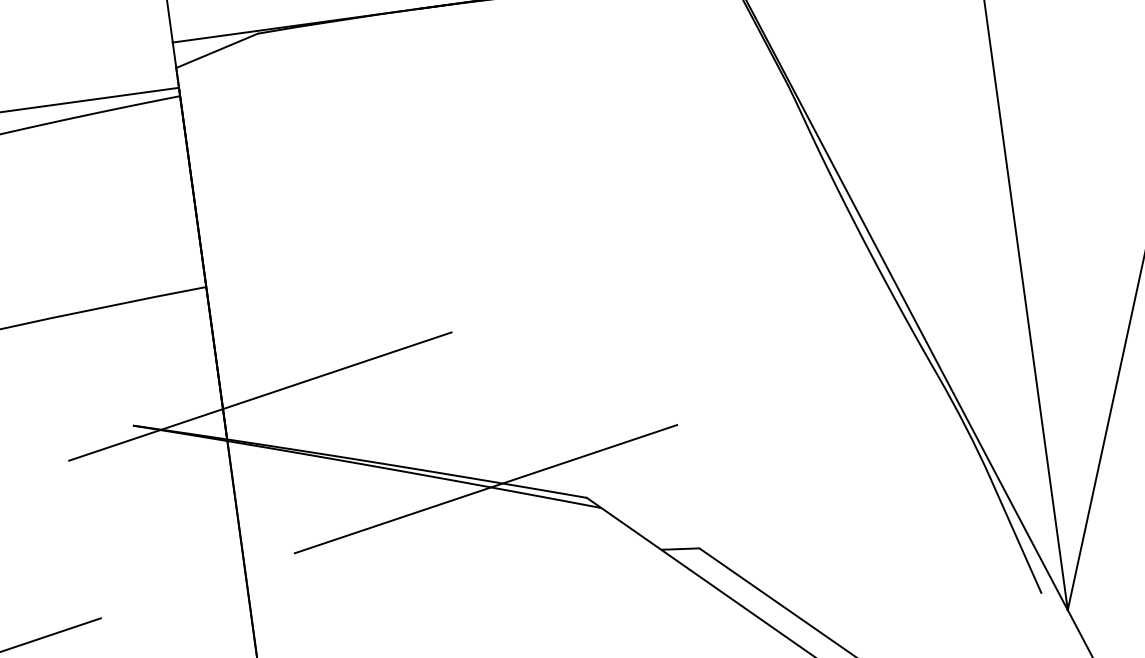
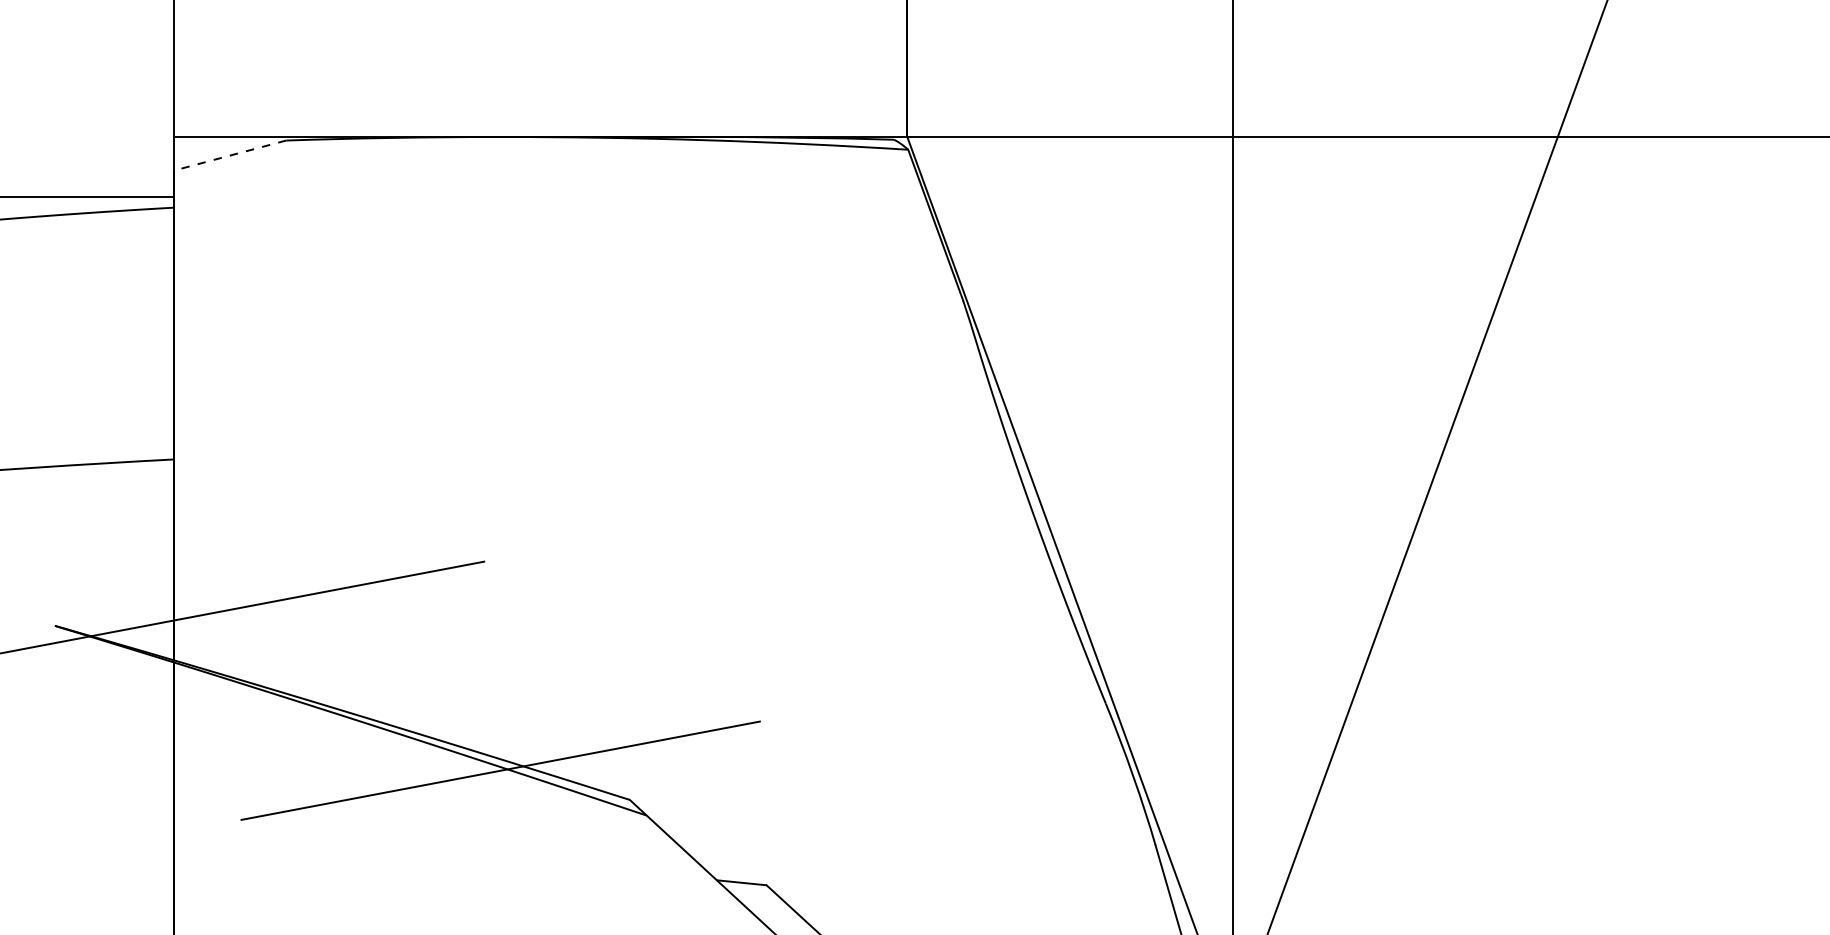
line: (217, 50) -> (230, 155), solid -> dashed

